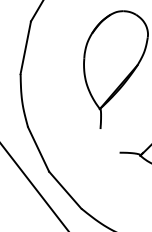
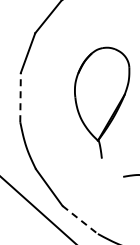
line: (25, 47) -> (20, 97), solid -> dashed
line: (65, 189) -> (80, 219), solid -> dashed

